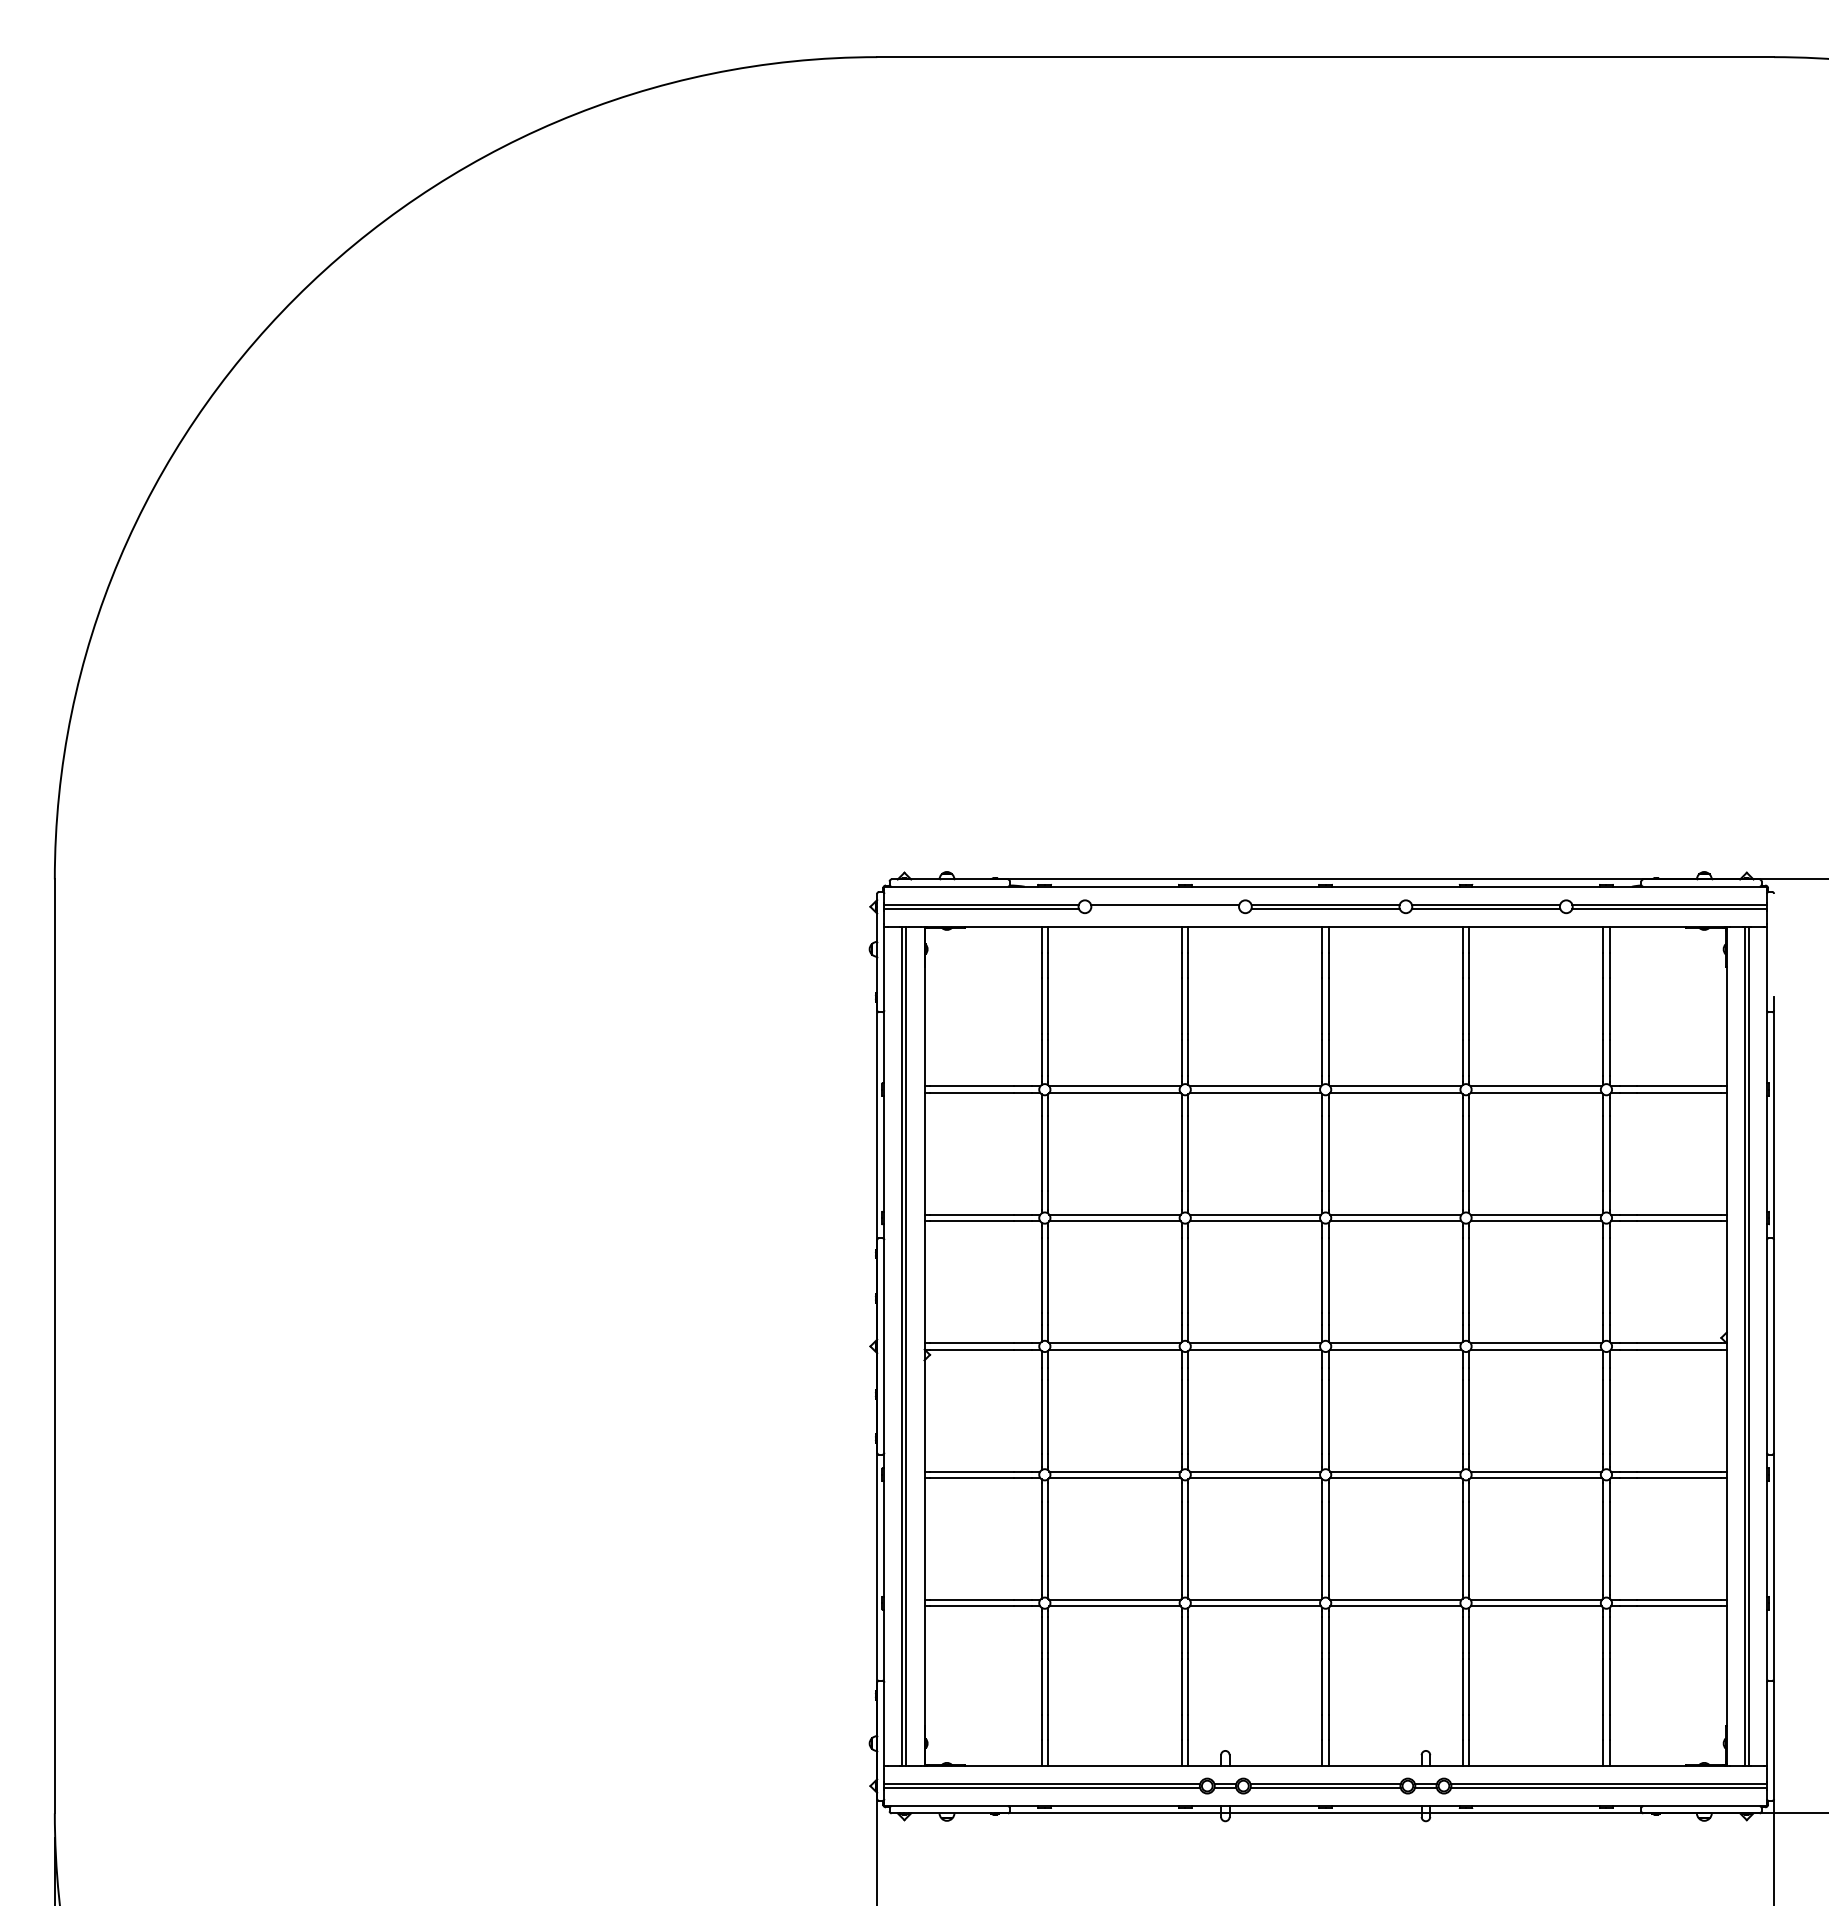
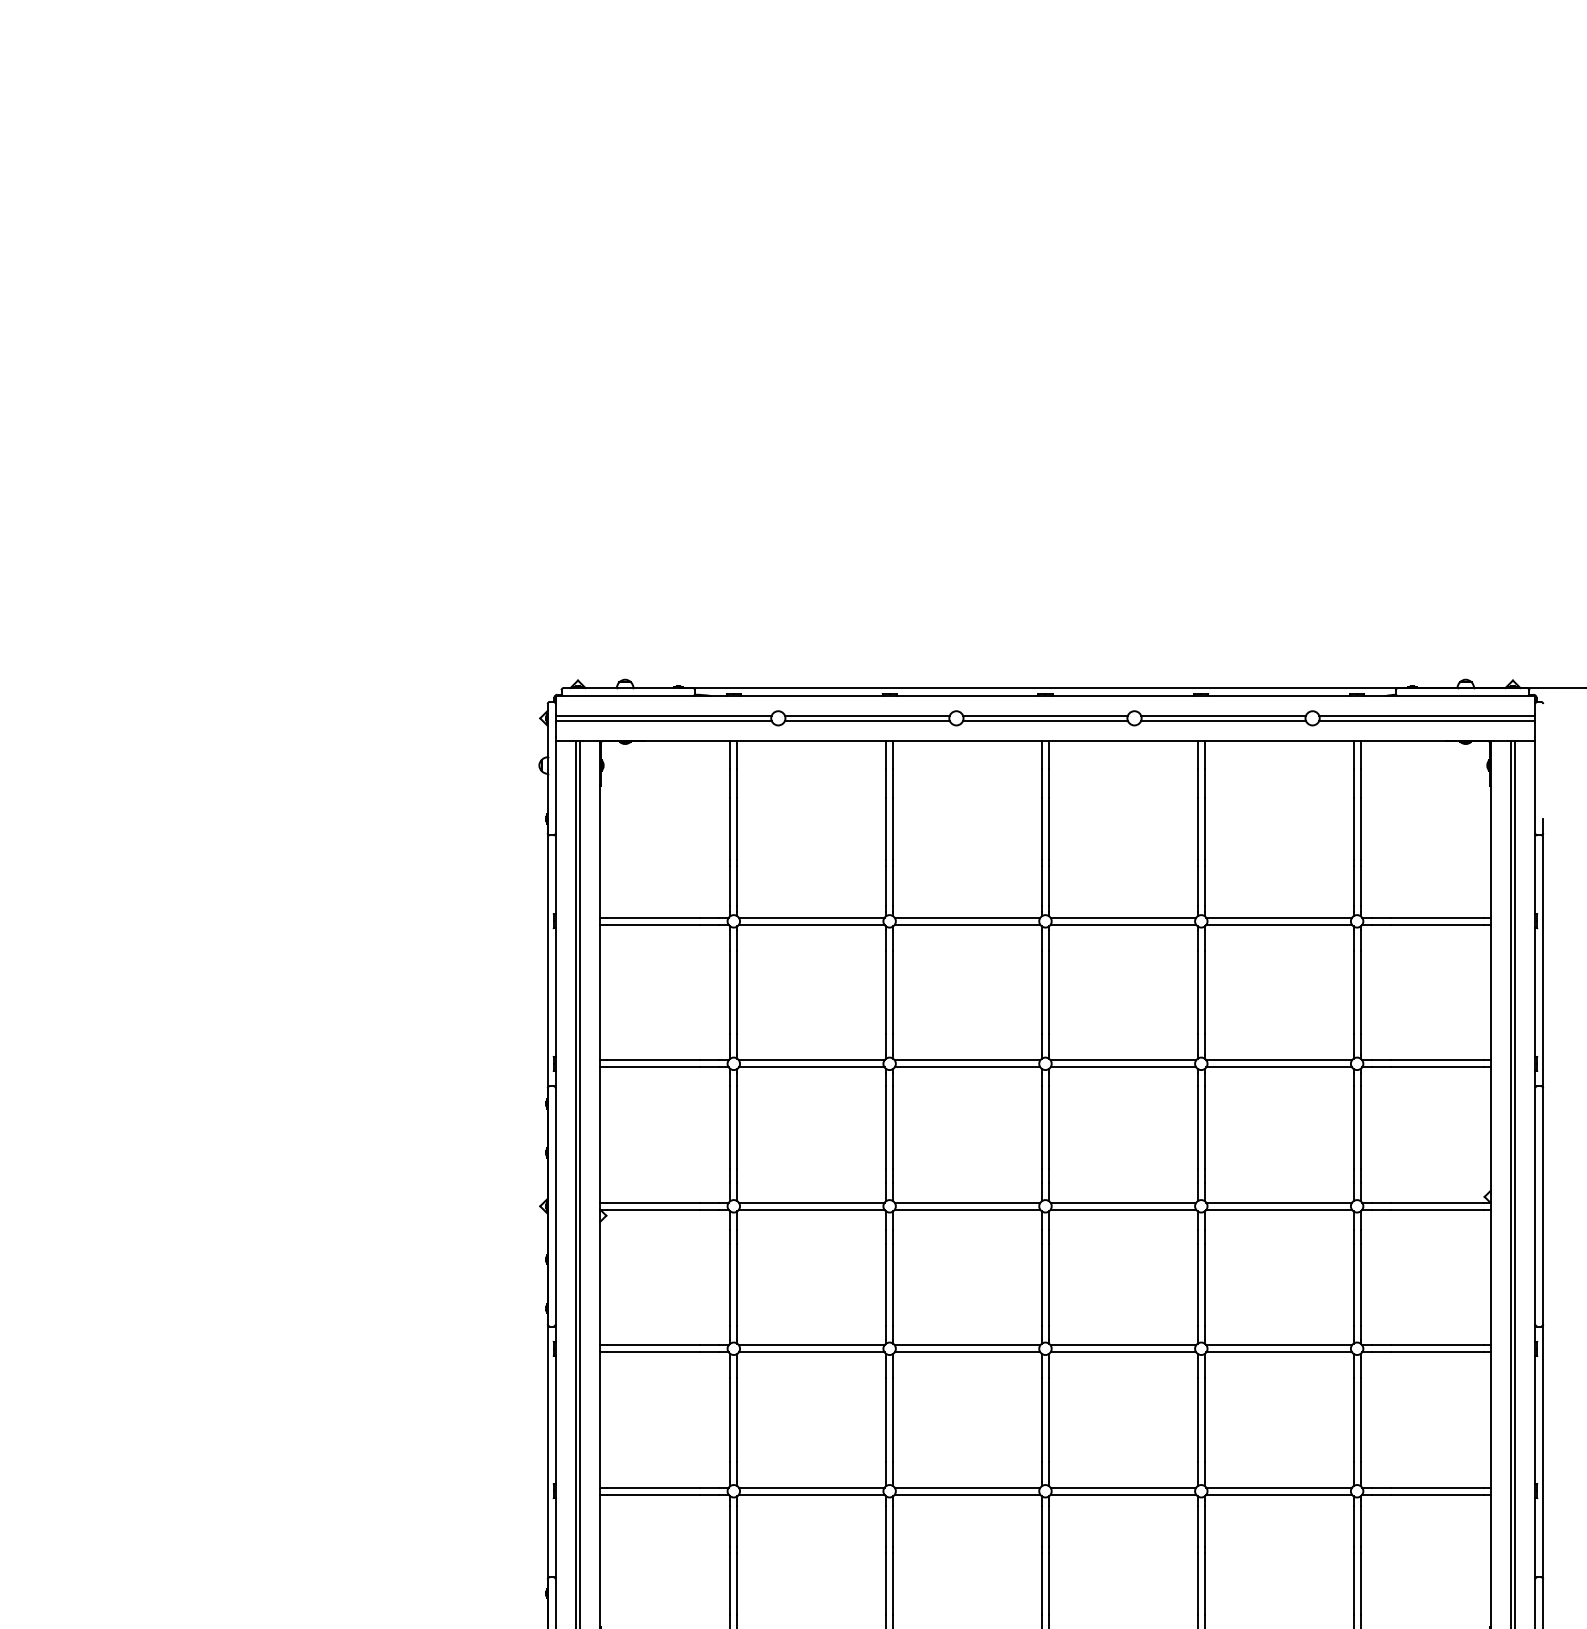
line: (1165, 908) -> (867, 720), added

